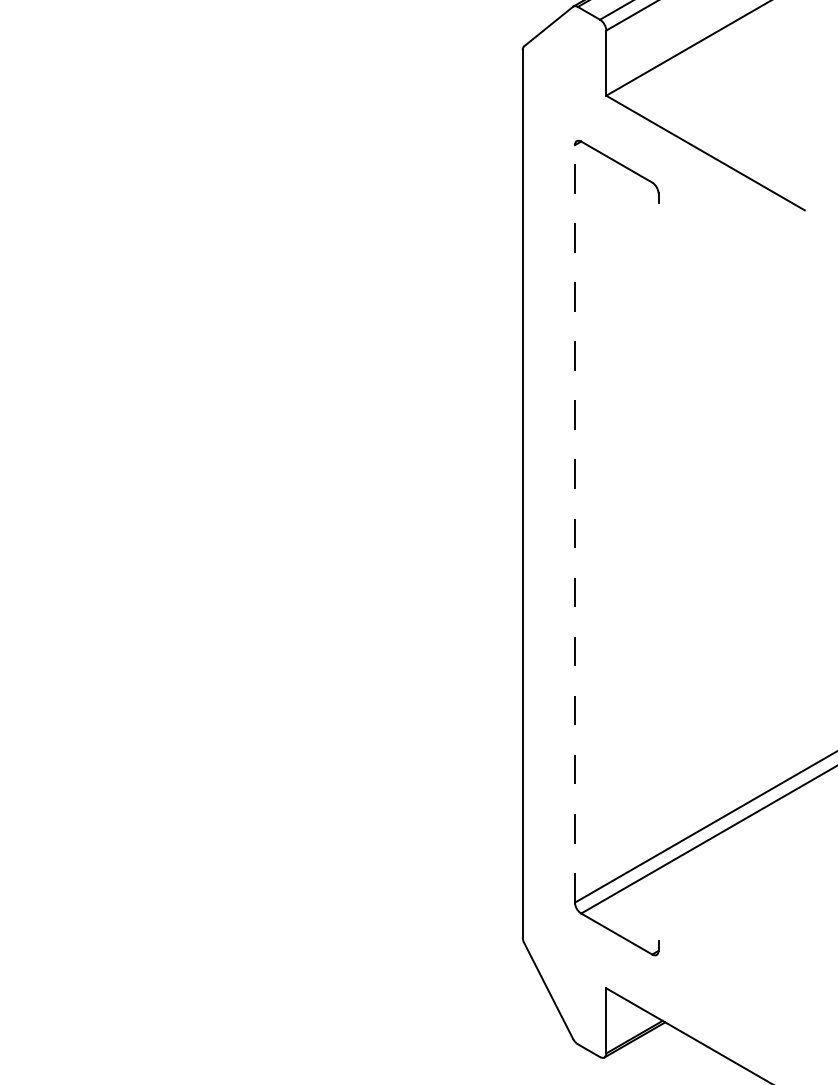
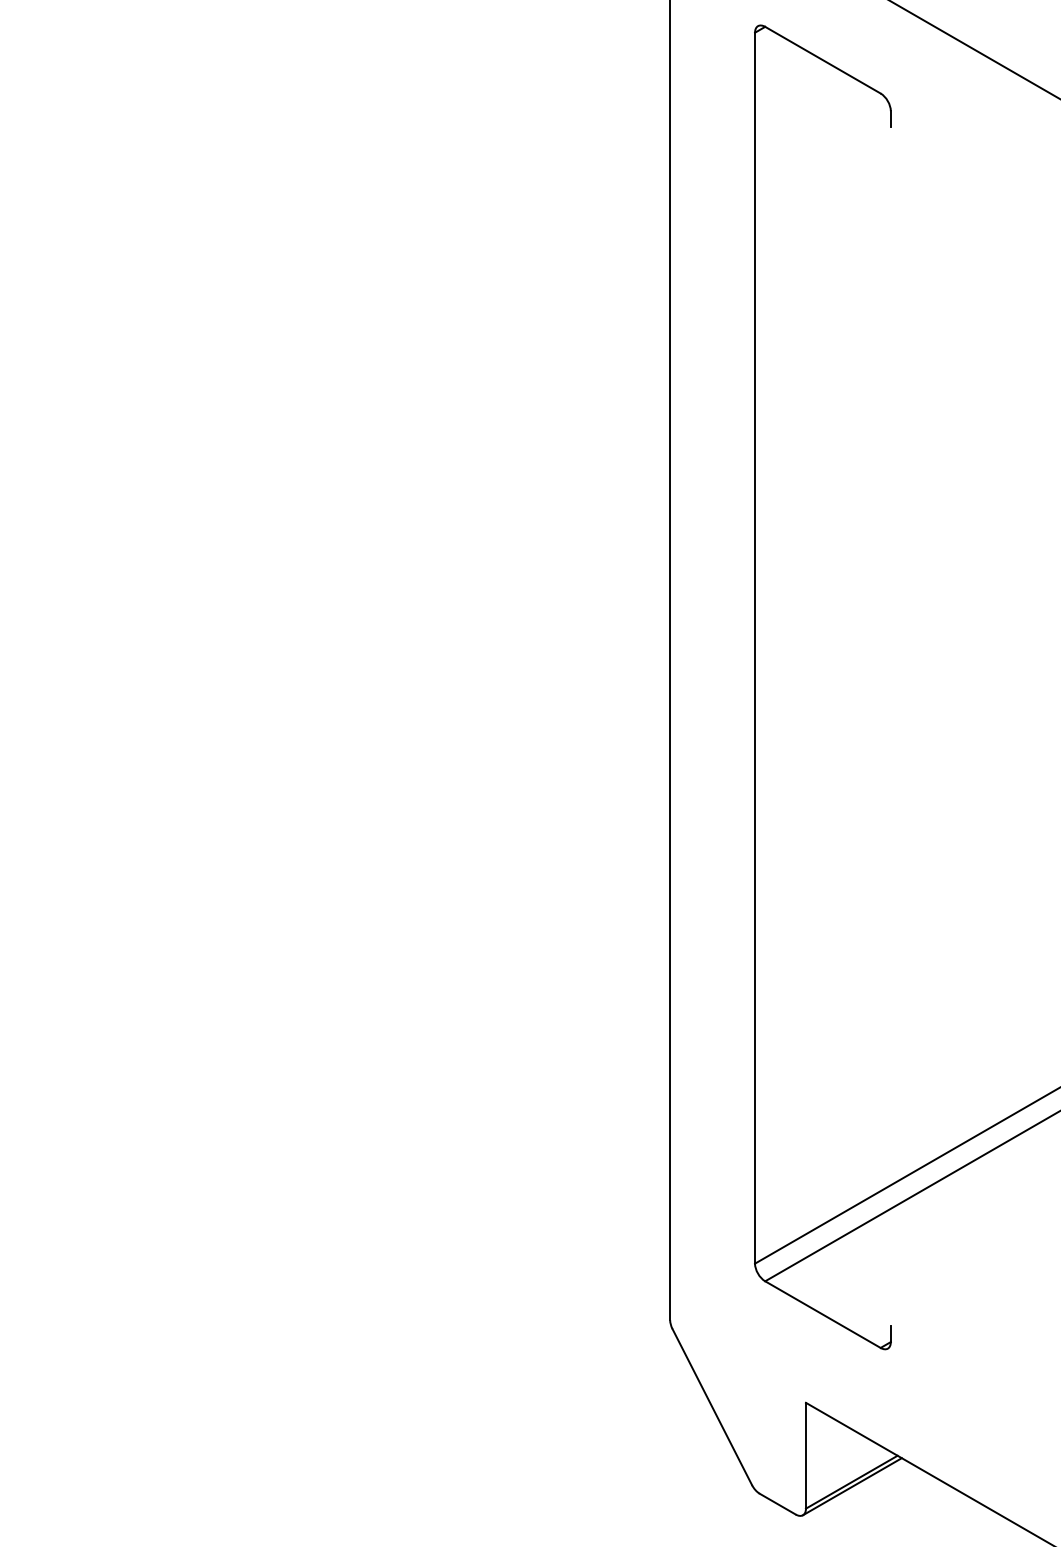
line: (574, 523) -> (754, 647), dashed -> solid

